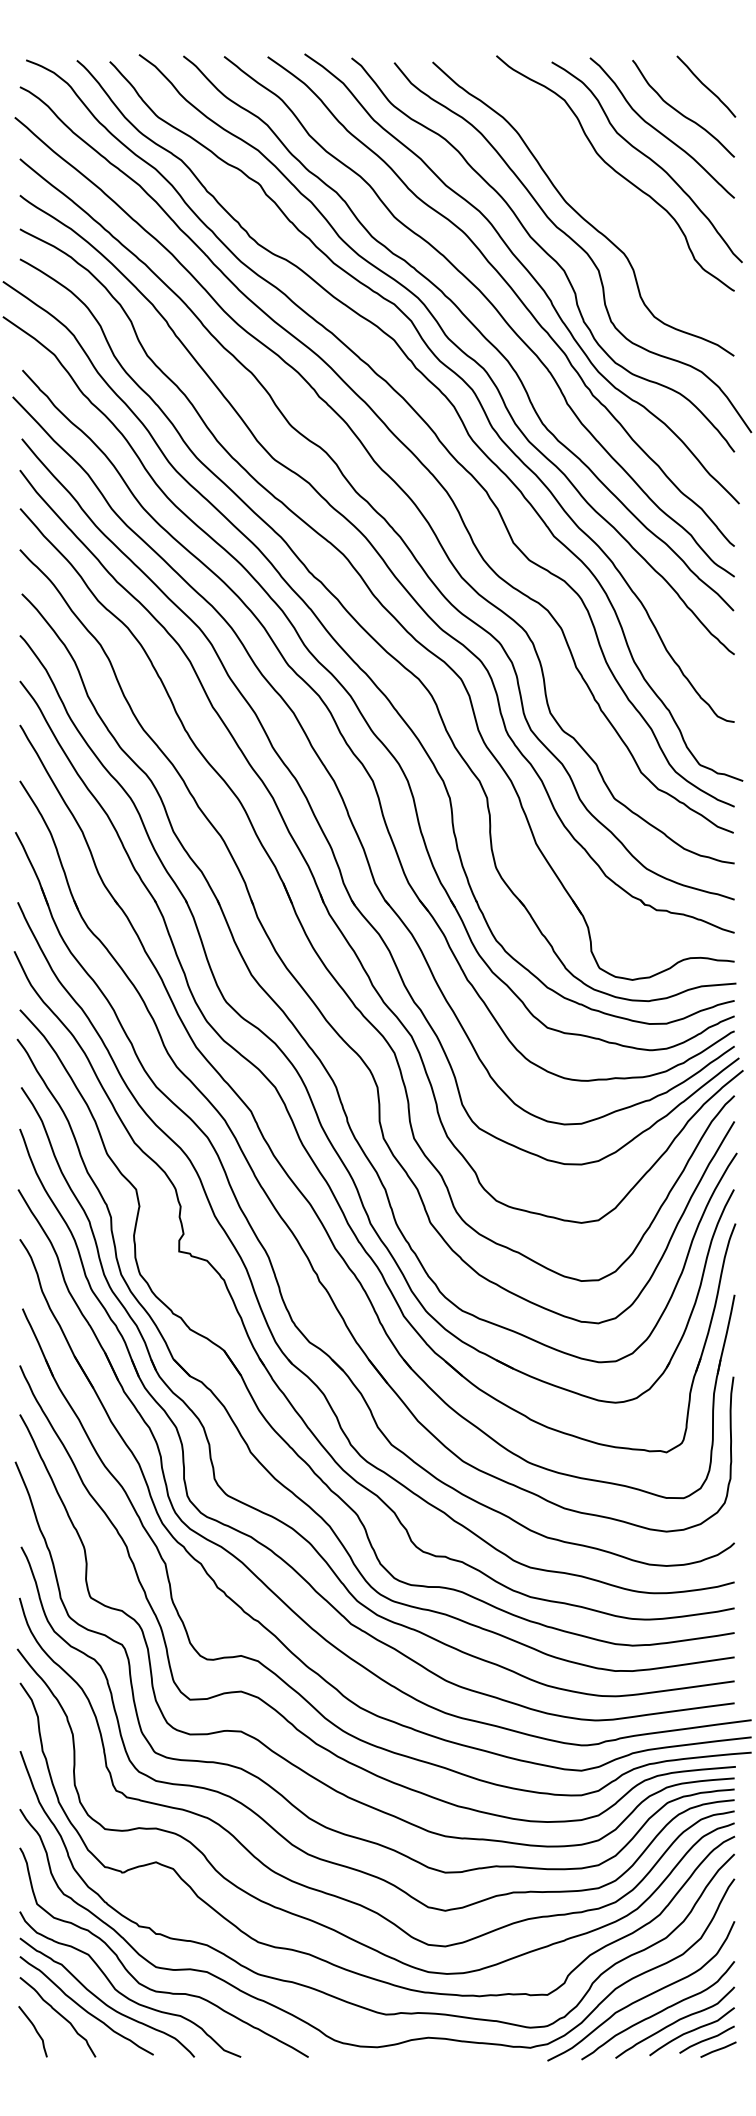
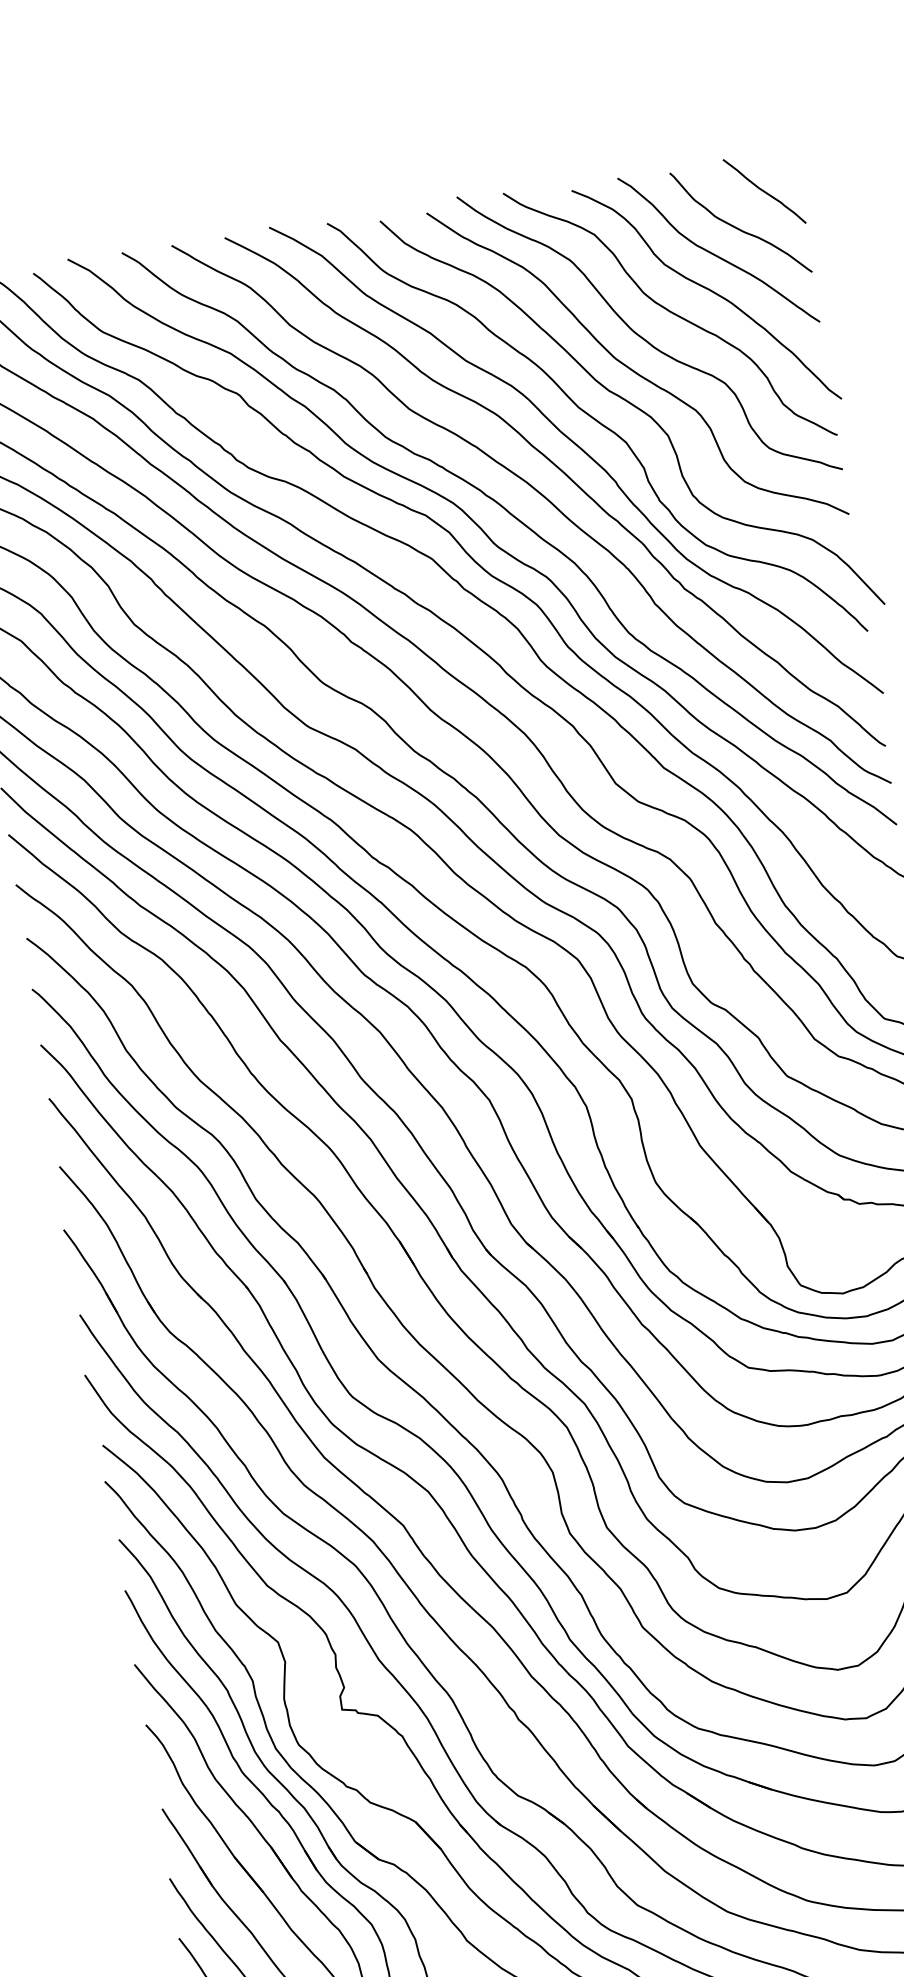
curve: (591, 189) -> (644, 338), added

